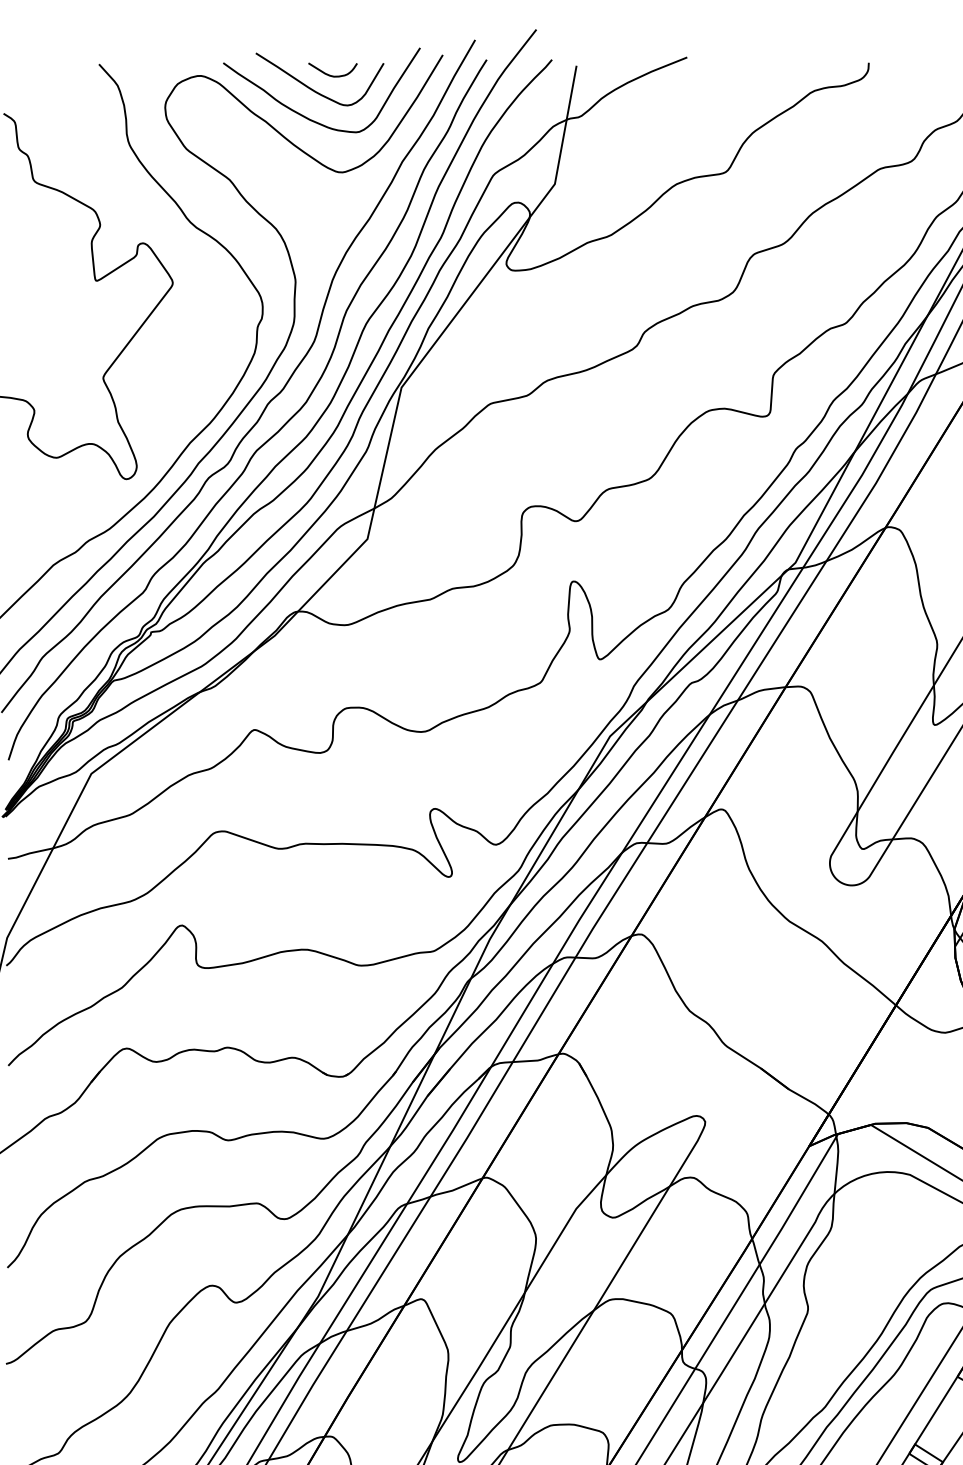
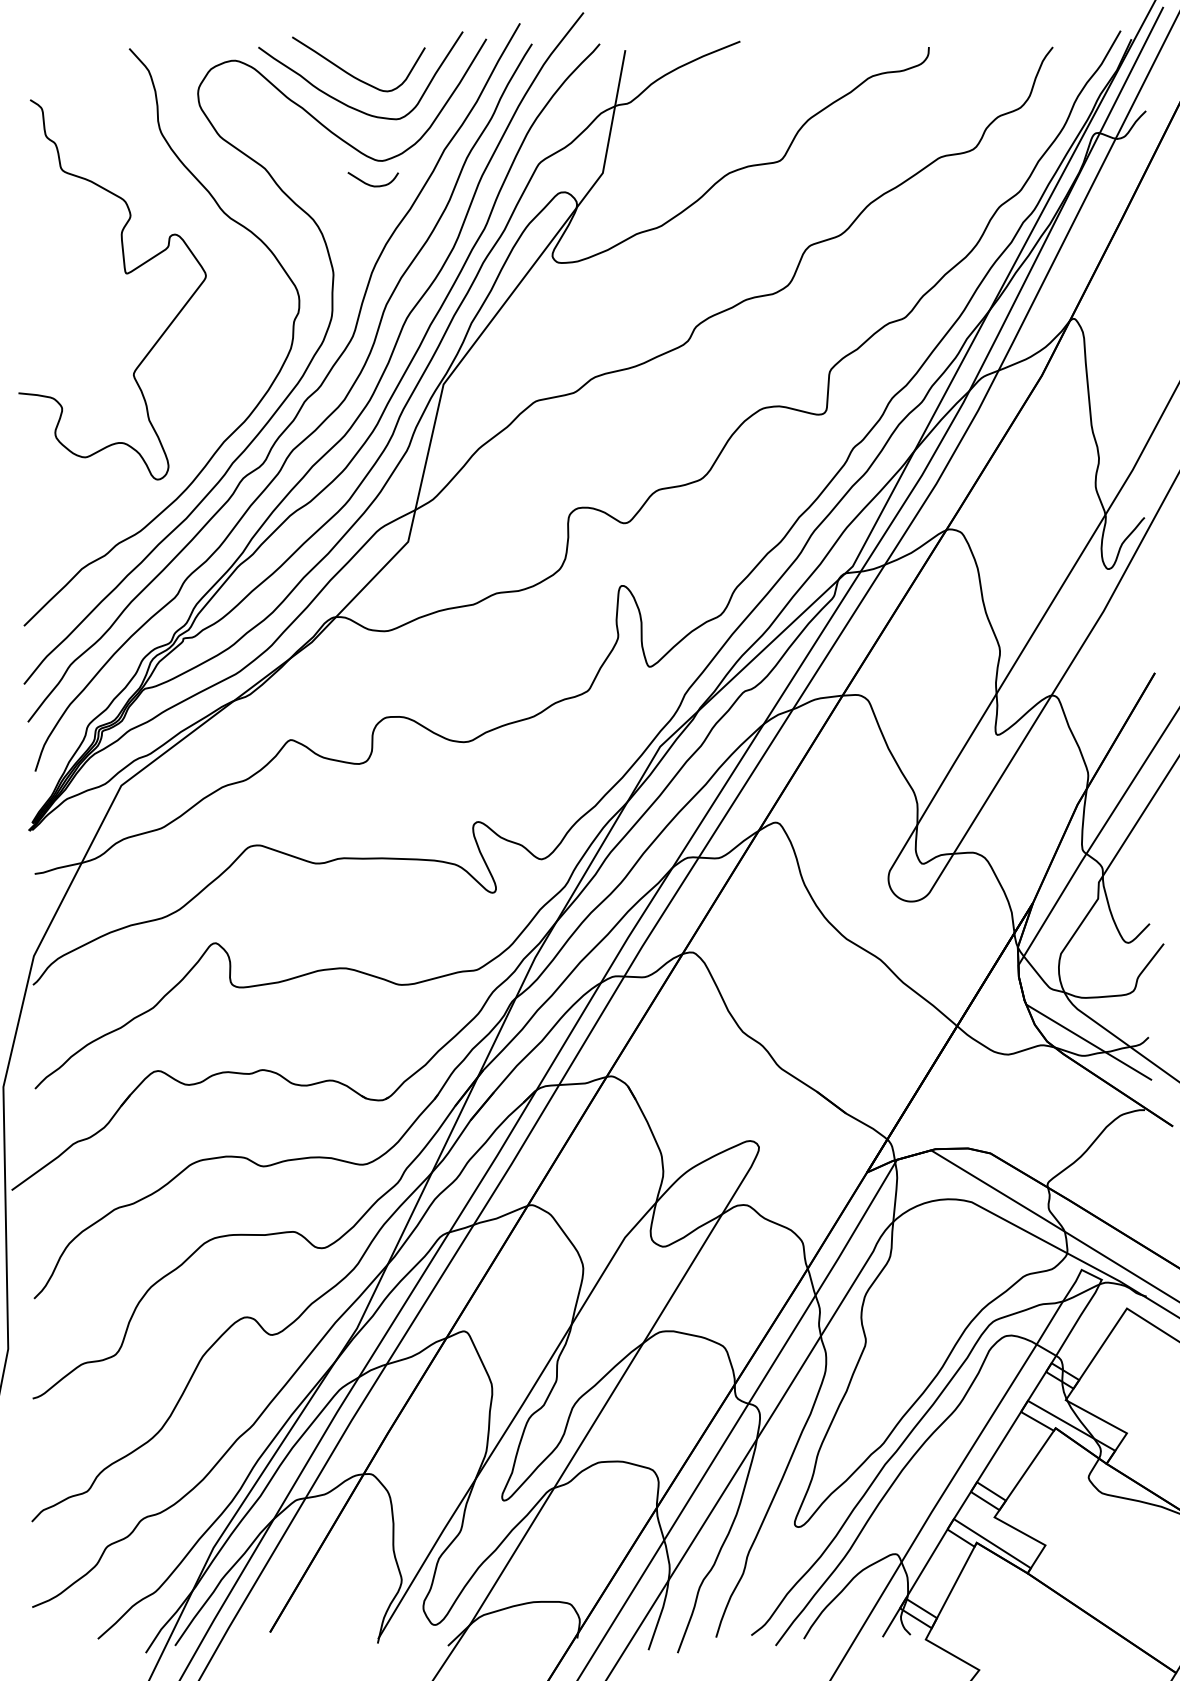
curve: (331, 74) -> (371, 184), moved

